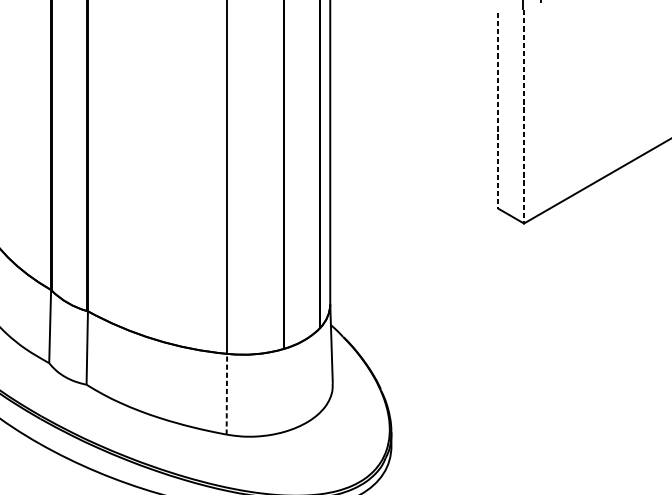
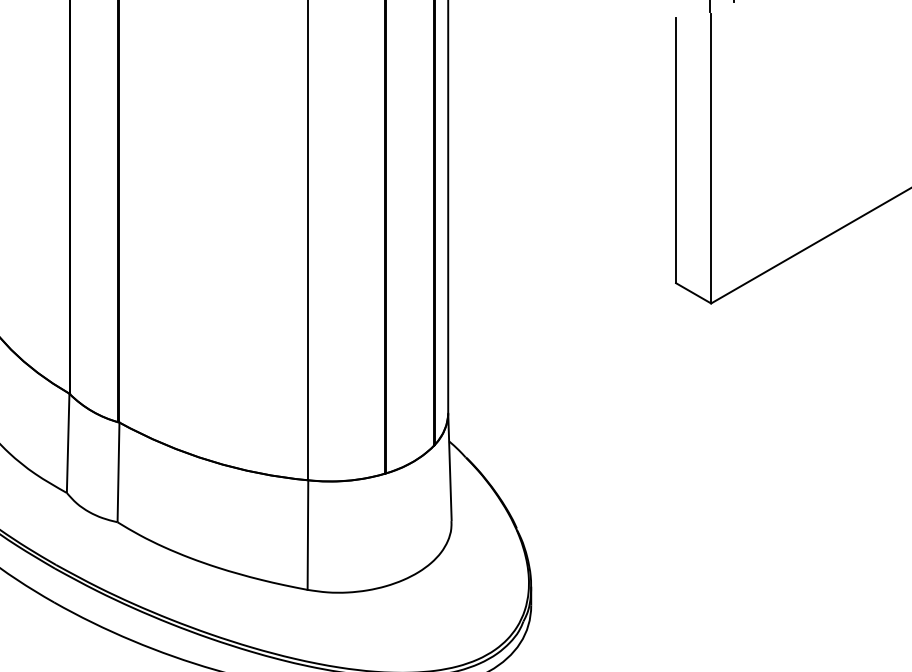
line: (498, 110) -> (676, 150), dashed -> solid
line: (524, 116) -> (711, 158), dashed -> solid
line: (226, 394) -> (307, 535), dashed -> solid

